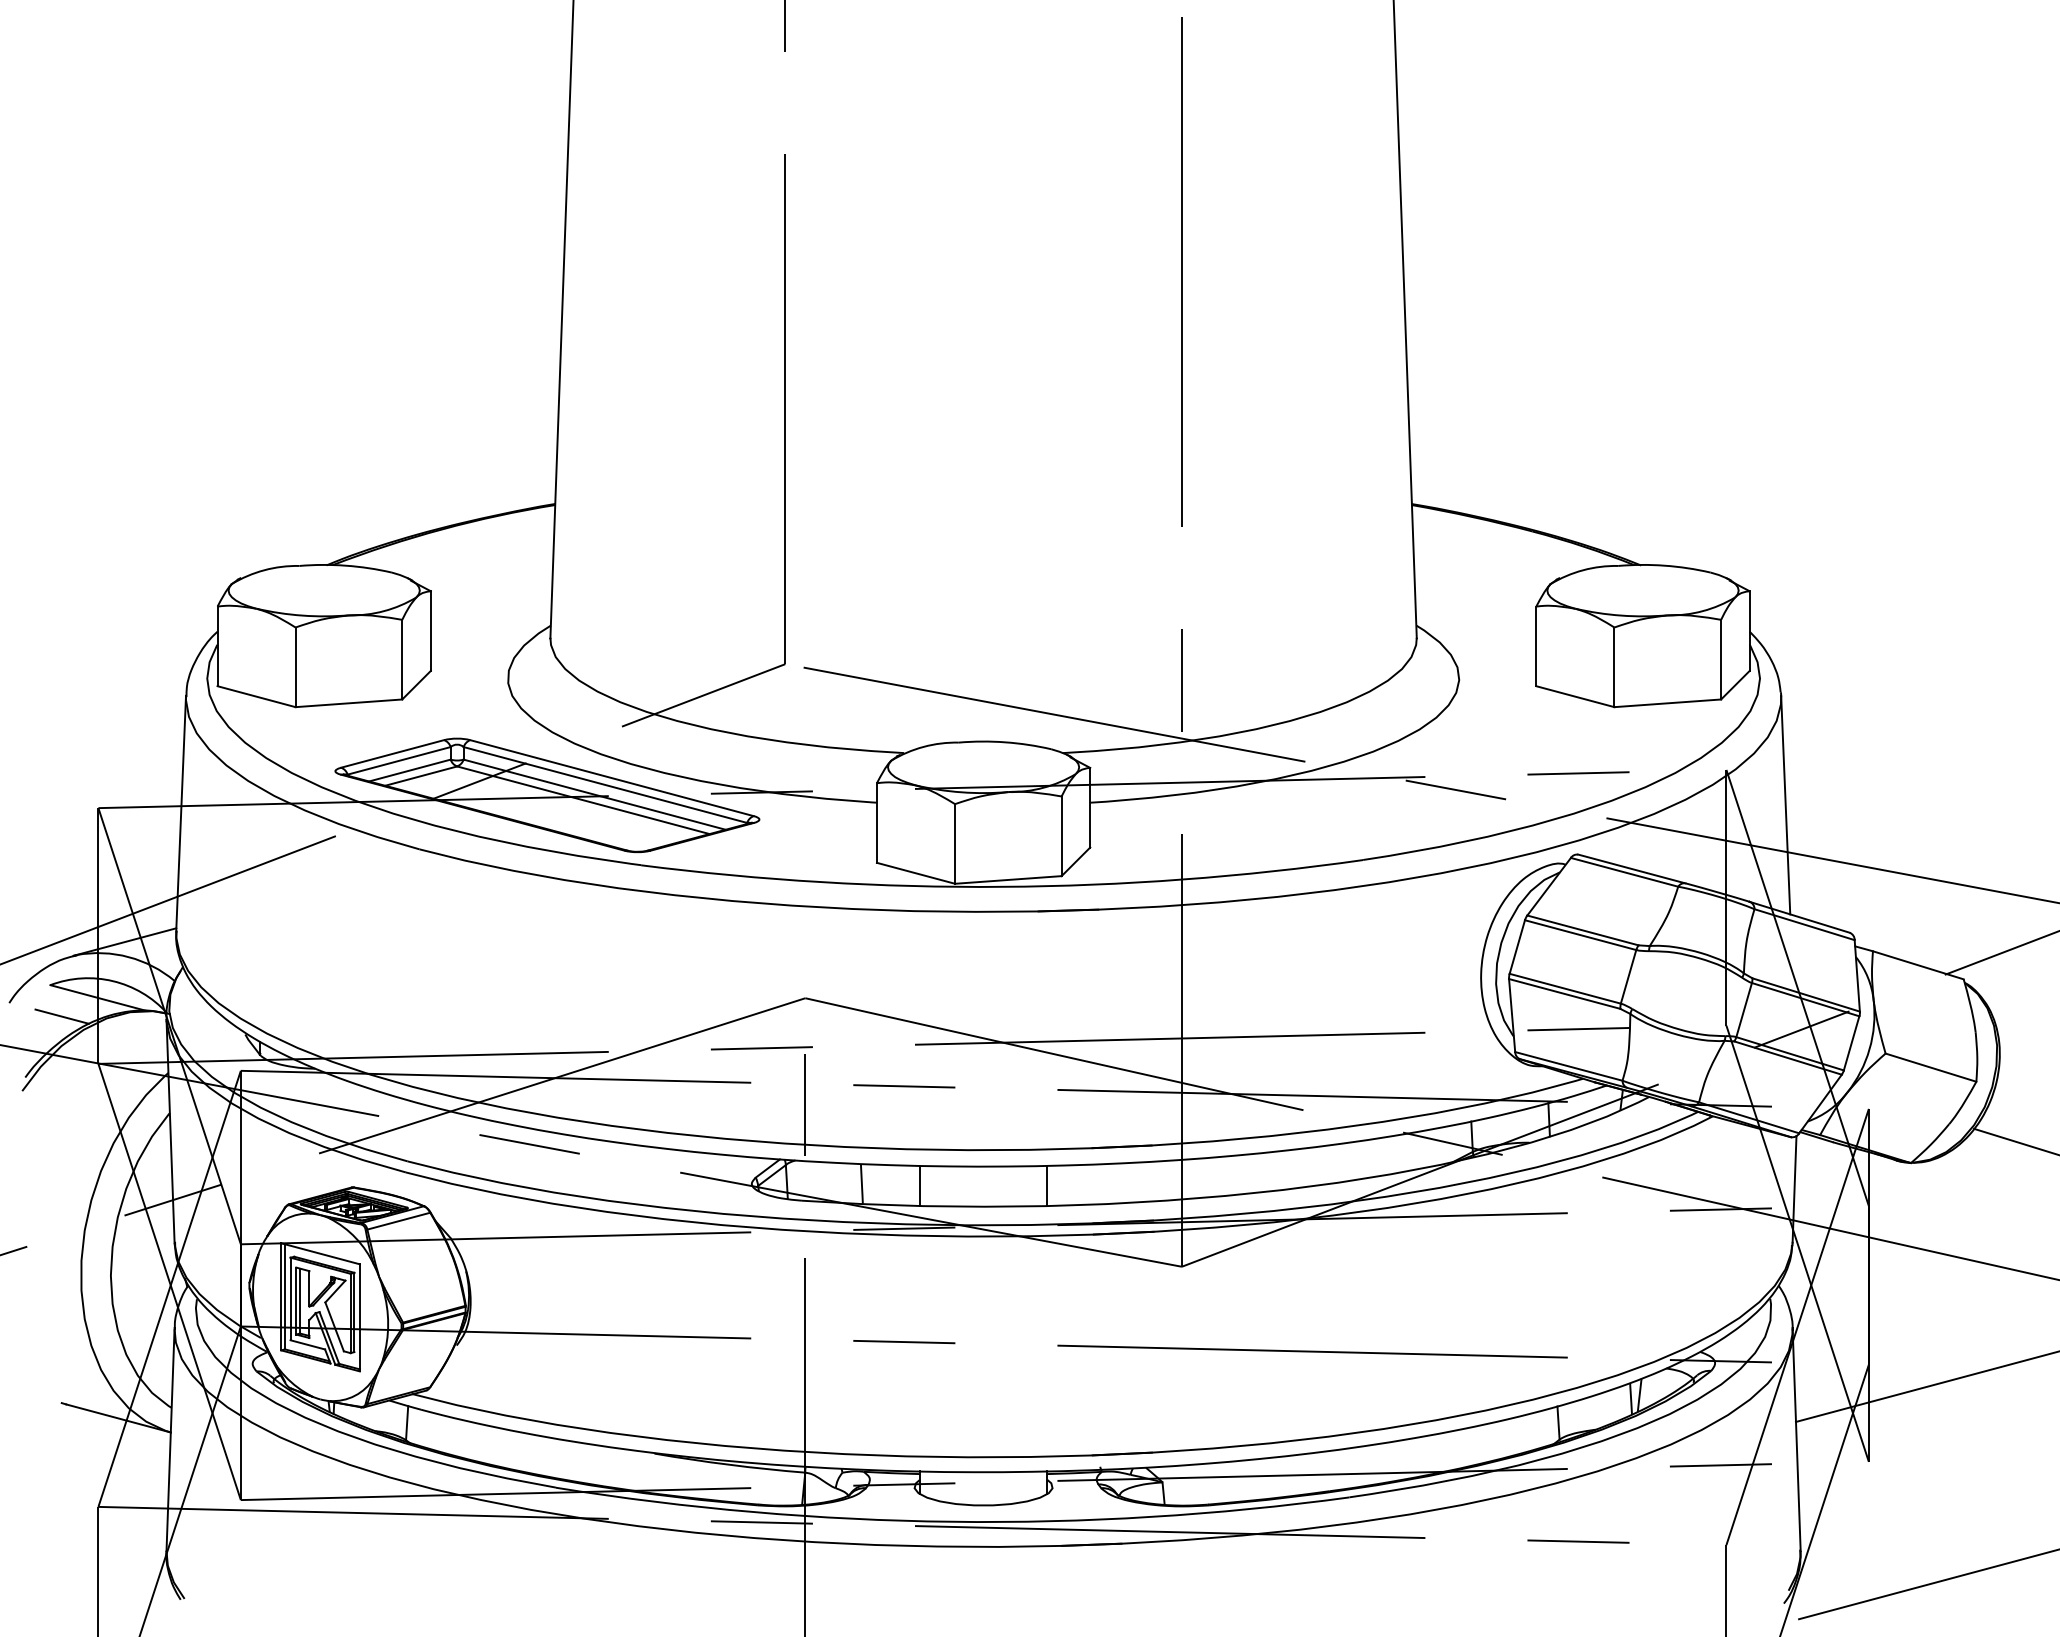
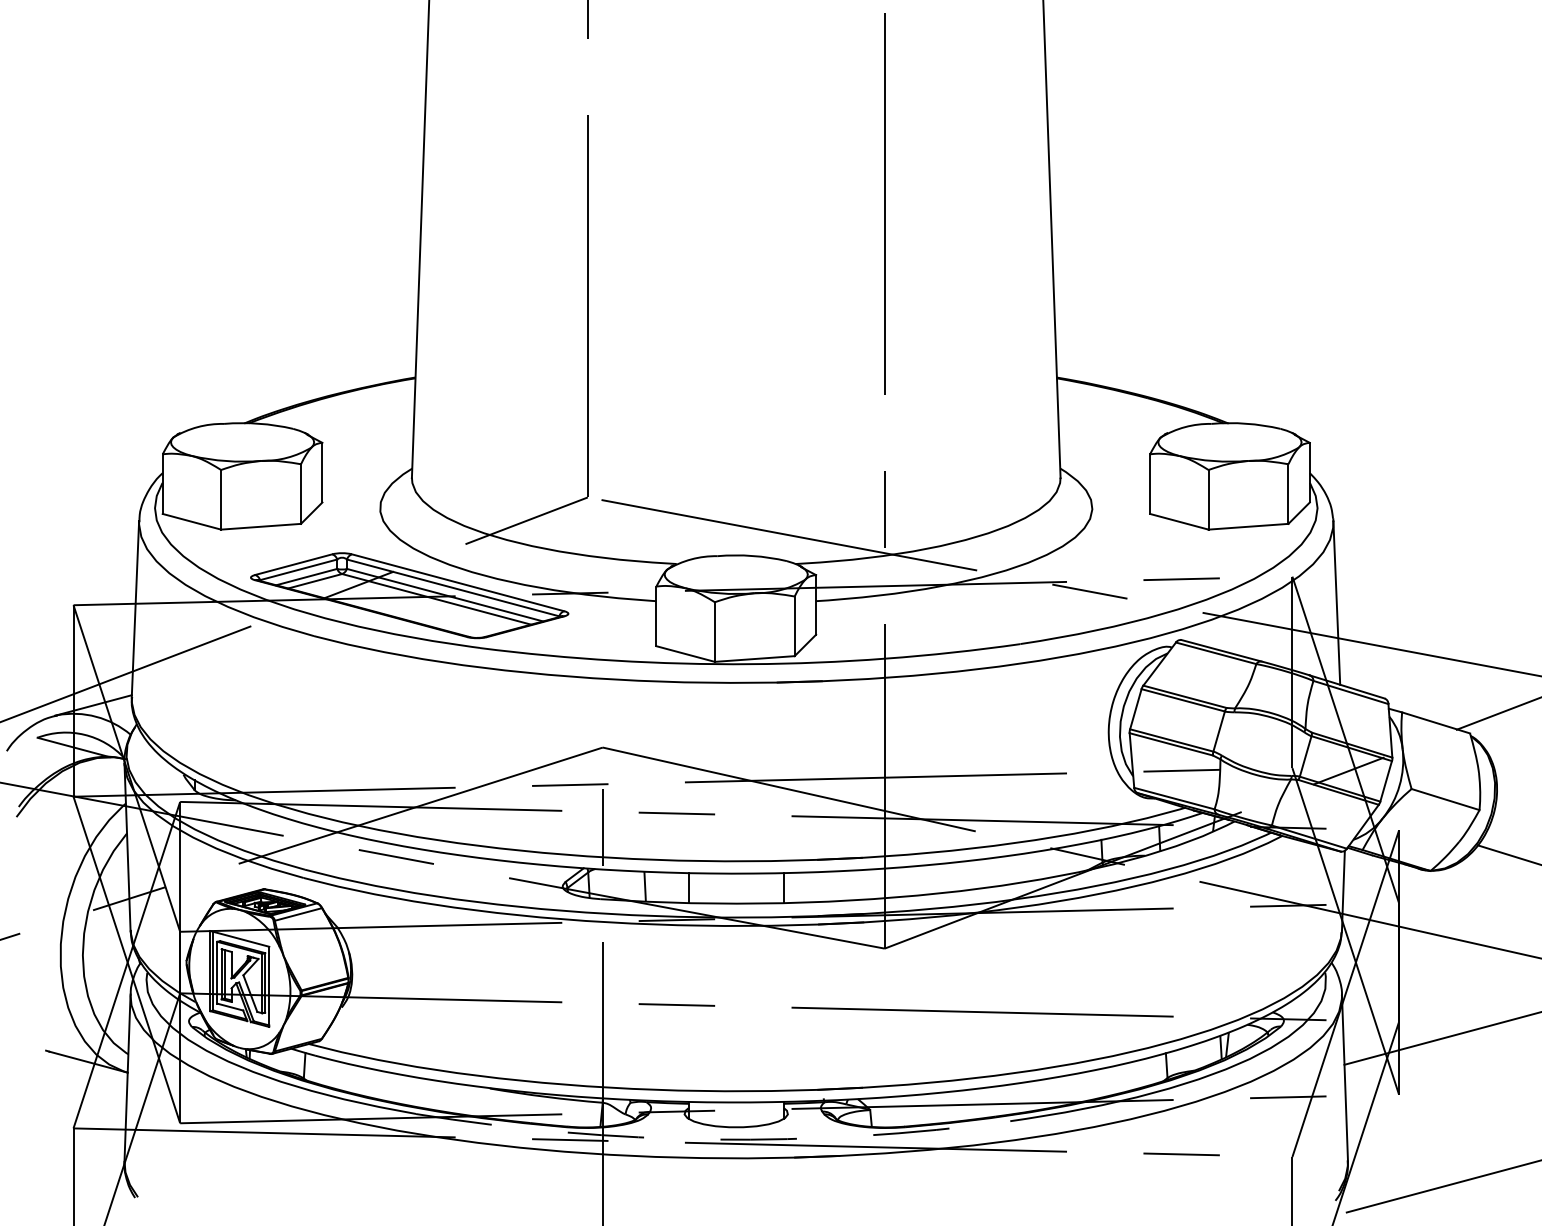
line: (61, 1016) -> (45, 761), removed
arc: (952, 1521) -> (712, 1139), solid -> dashed

